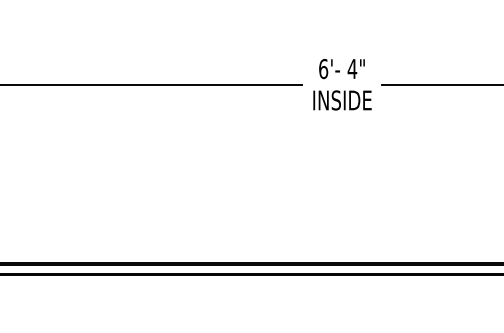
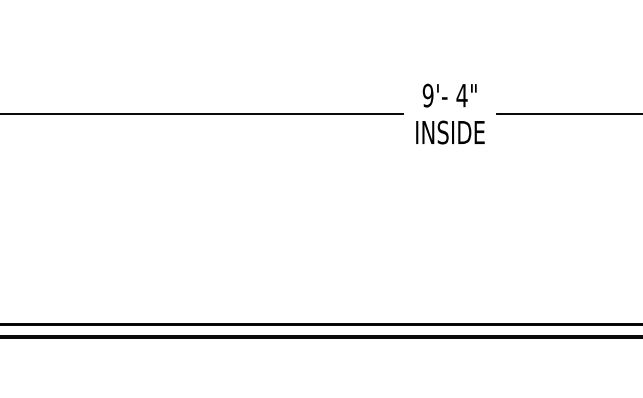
text: (322, 68) -> (427, 95), 6'- -> 9'-

